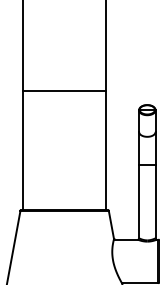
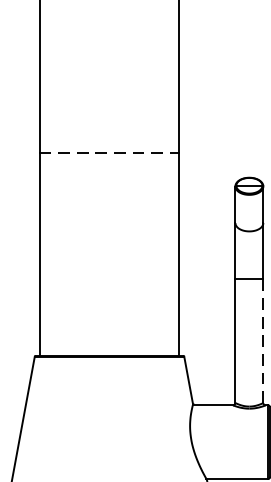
line: (65, 90) -> (110, 153), solid -> dashed
line: (155, 201) -> (263, 340), solid -> dashed

